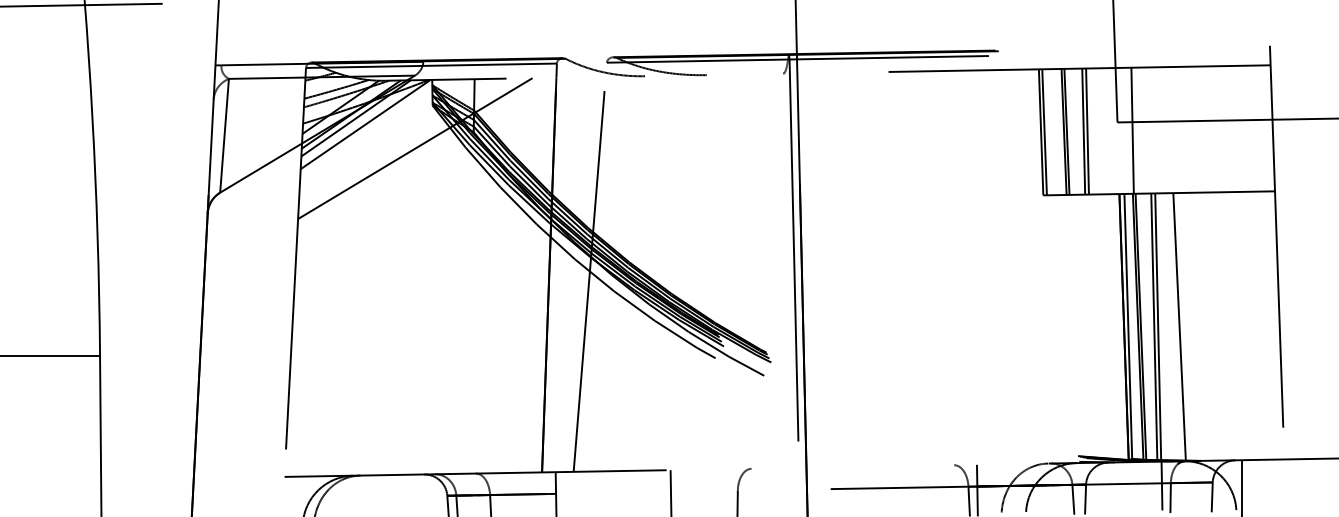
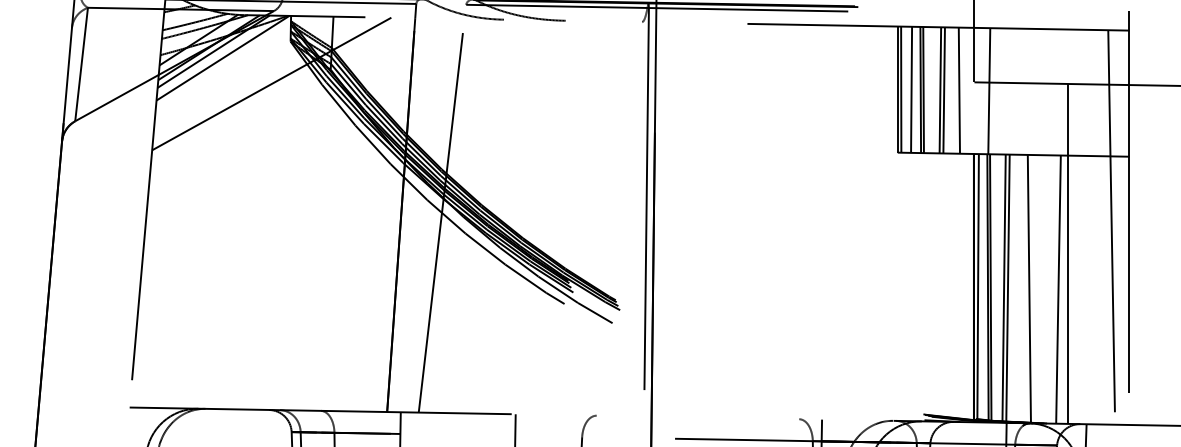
line: (1102, 131) -> (959, 90), added
line: (1054, 132) -> (911, 90), added
line: (1259, 262) -> (1111, 227), added
line: (1216, 290) -> (1067, 253), added
line: (1208, 326) -> (1058, 289), added

